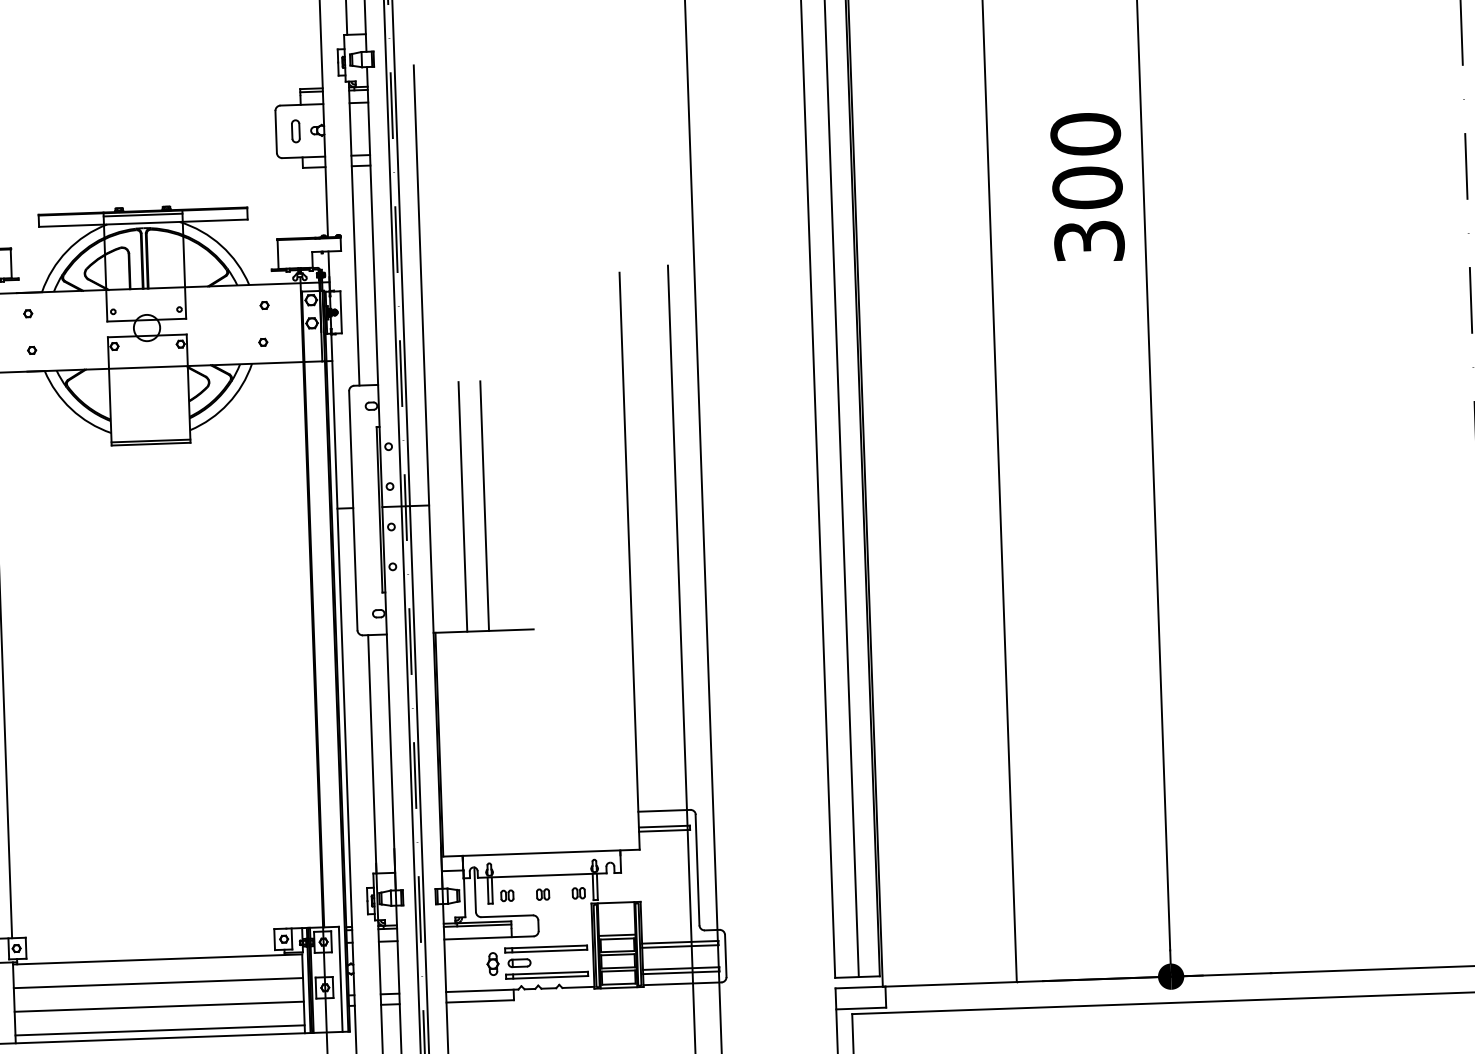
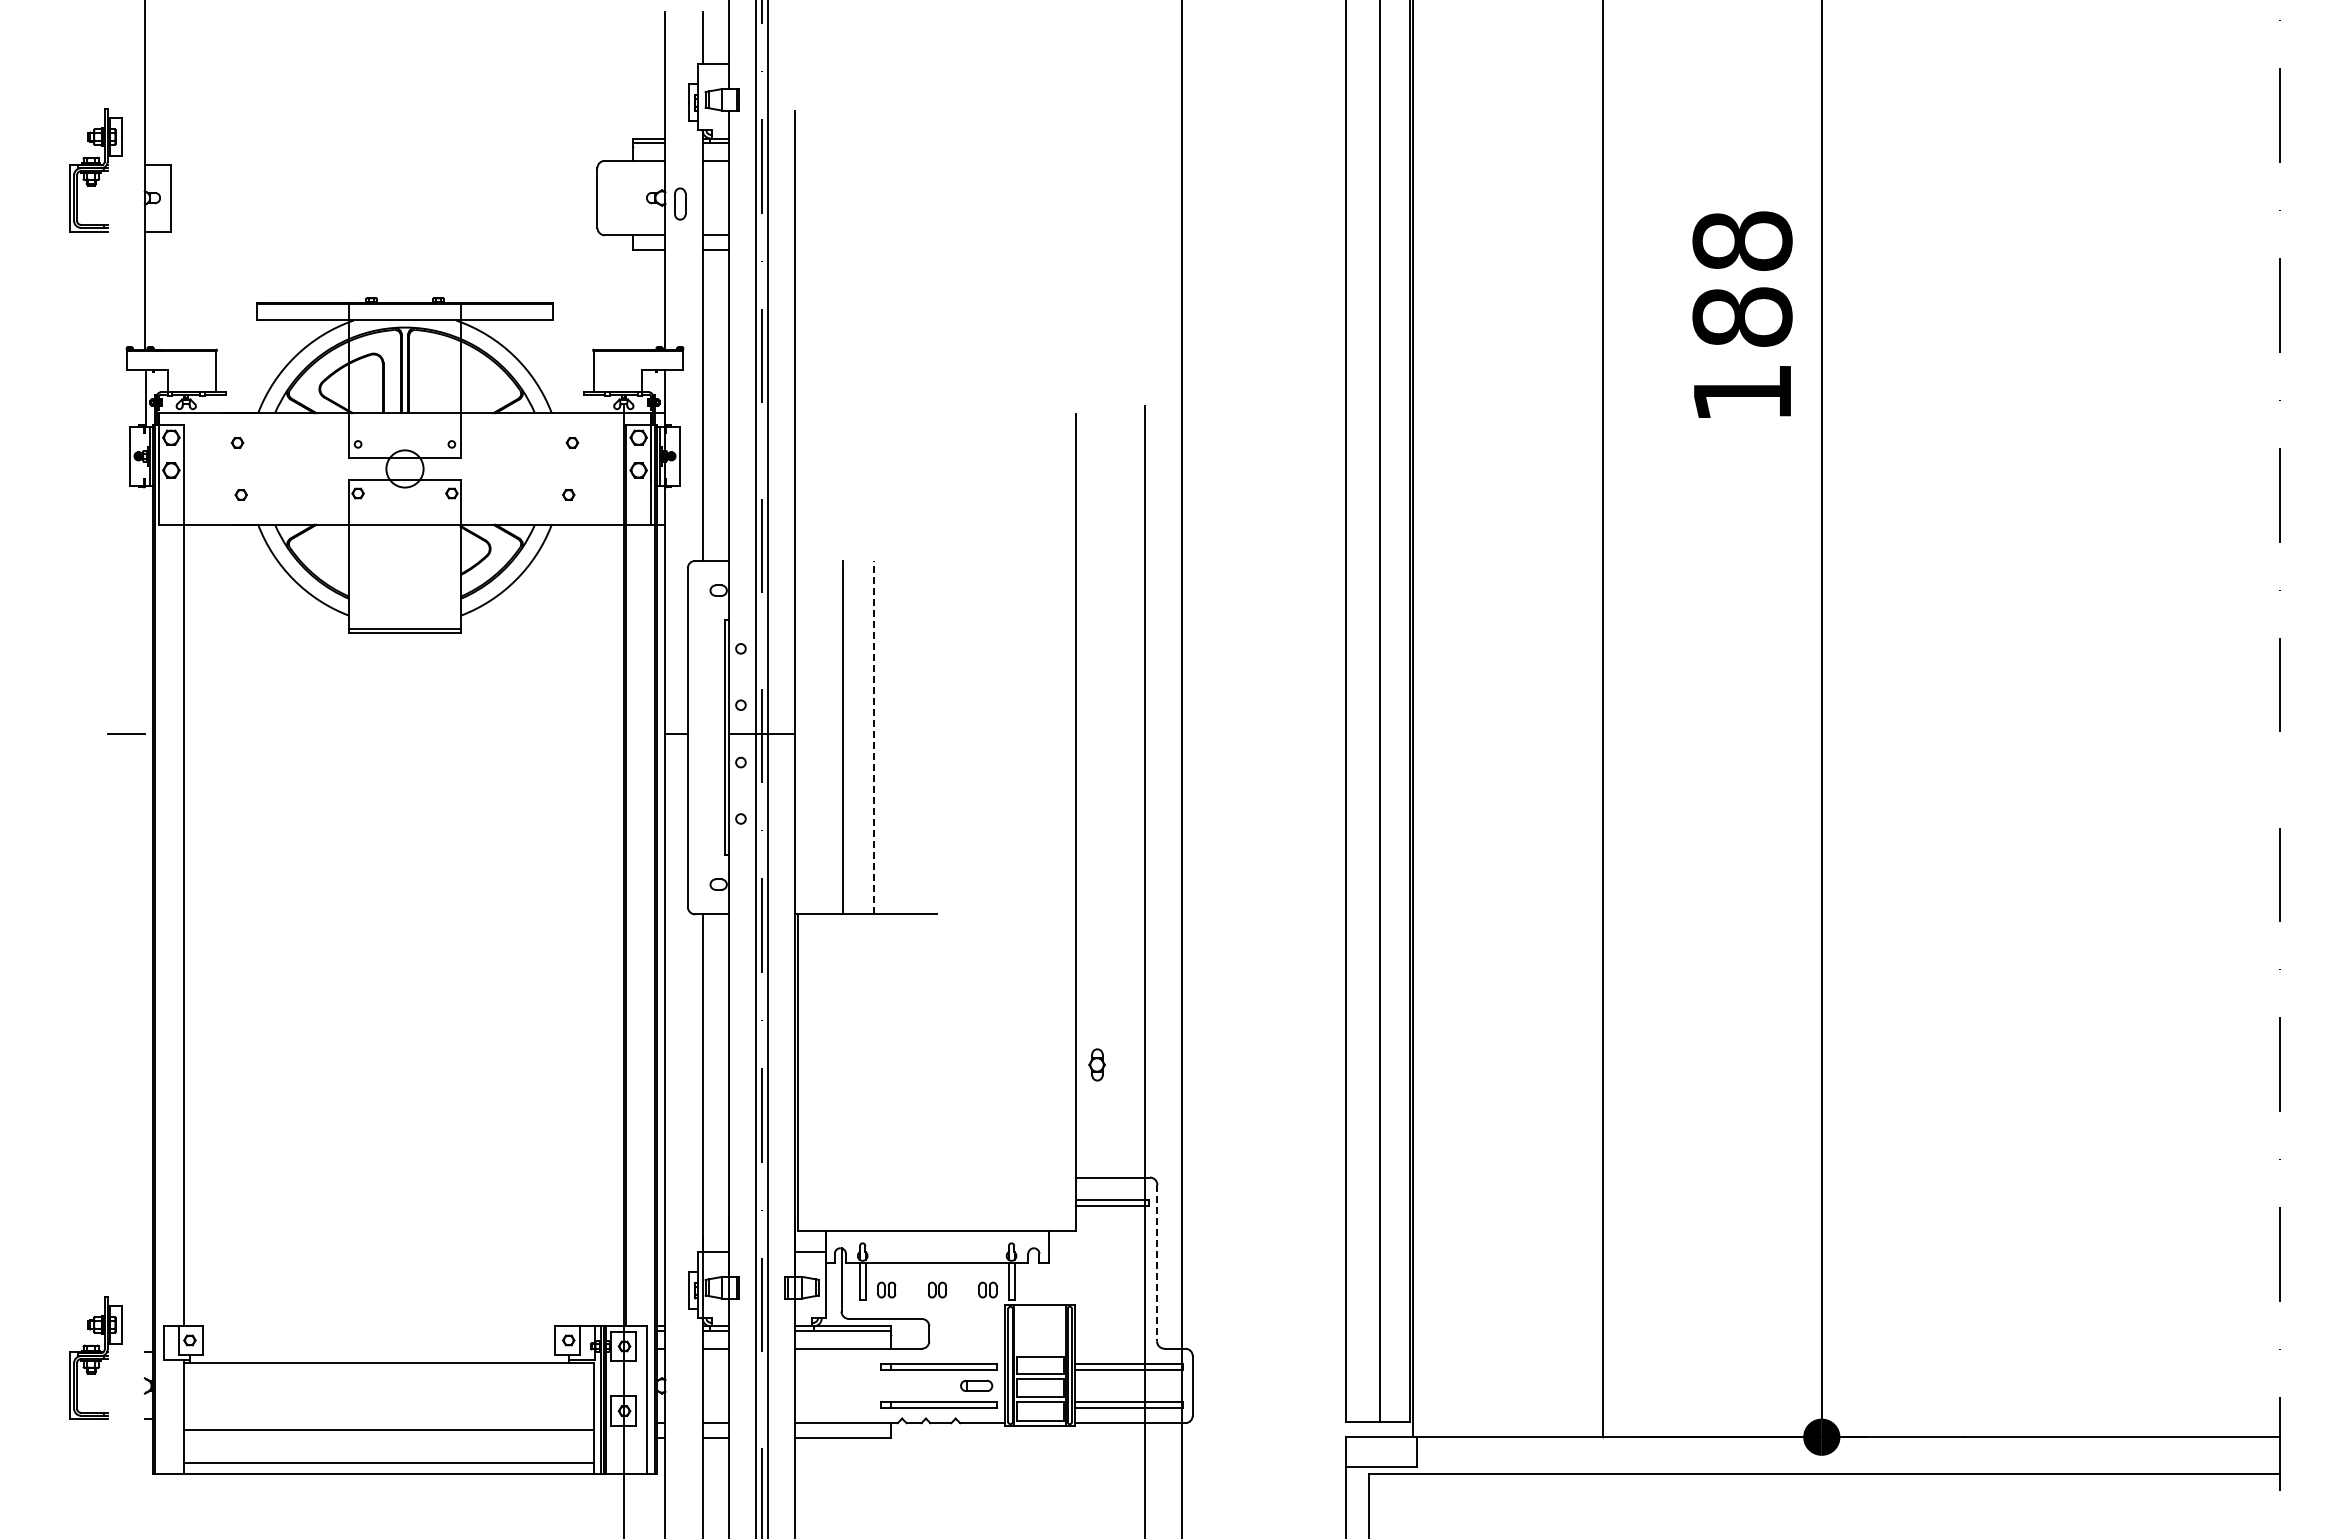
part: (296, 130) -> (680, 203), moved
text: (1087, 187) -> (1742, 316), 300 -> 188
line: (142, 214) -> (404, 308), removed
line: (484, 506) -> (873, 737), solid -> dashed
line: (697, 870) -> (1157, 1263), solid -> dashed
line: (617, 935) -> (1040, 1351), removed
part: (519, 962) -> (976, 1385), moved
part: (492, 963) -> (1096, 1064), moved
line: (158, 983) -> (388, 1396), removed

